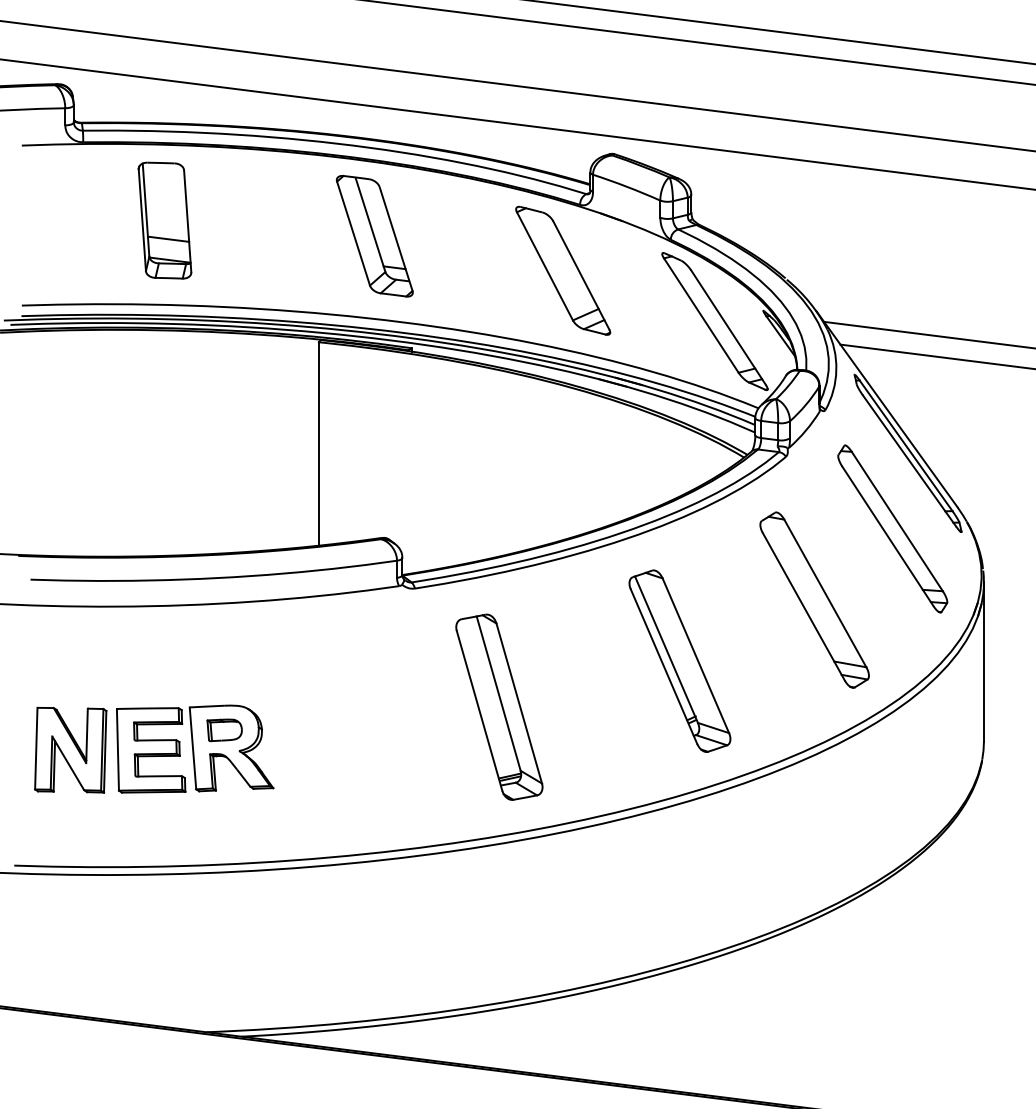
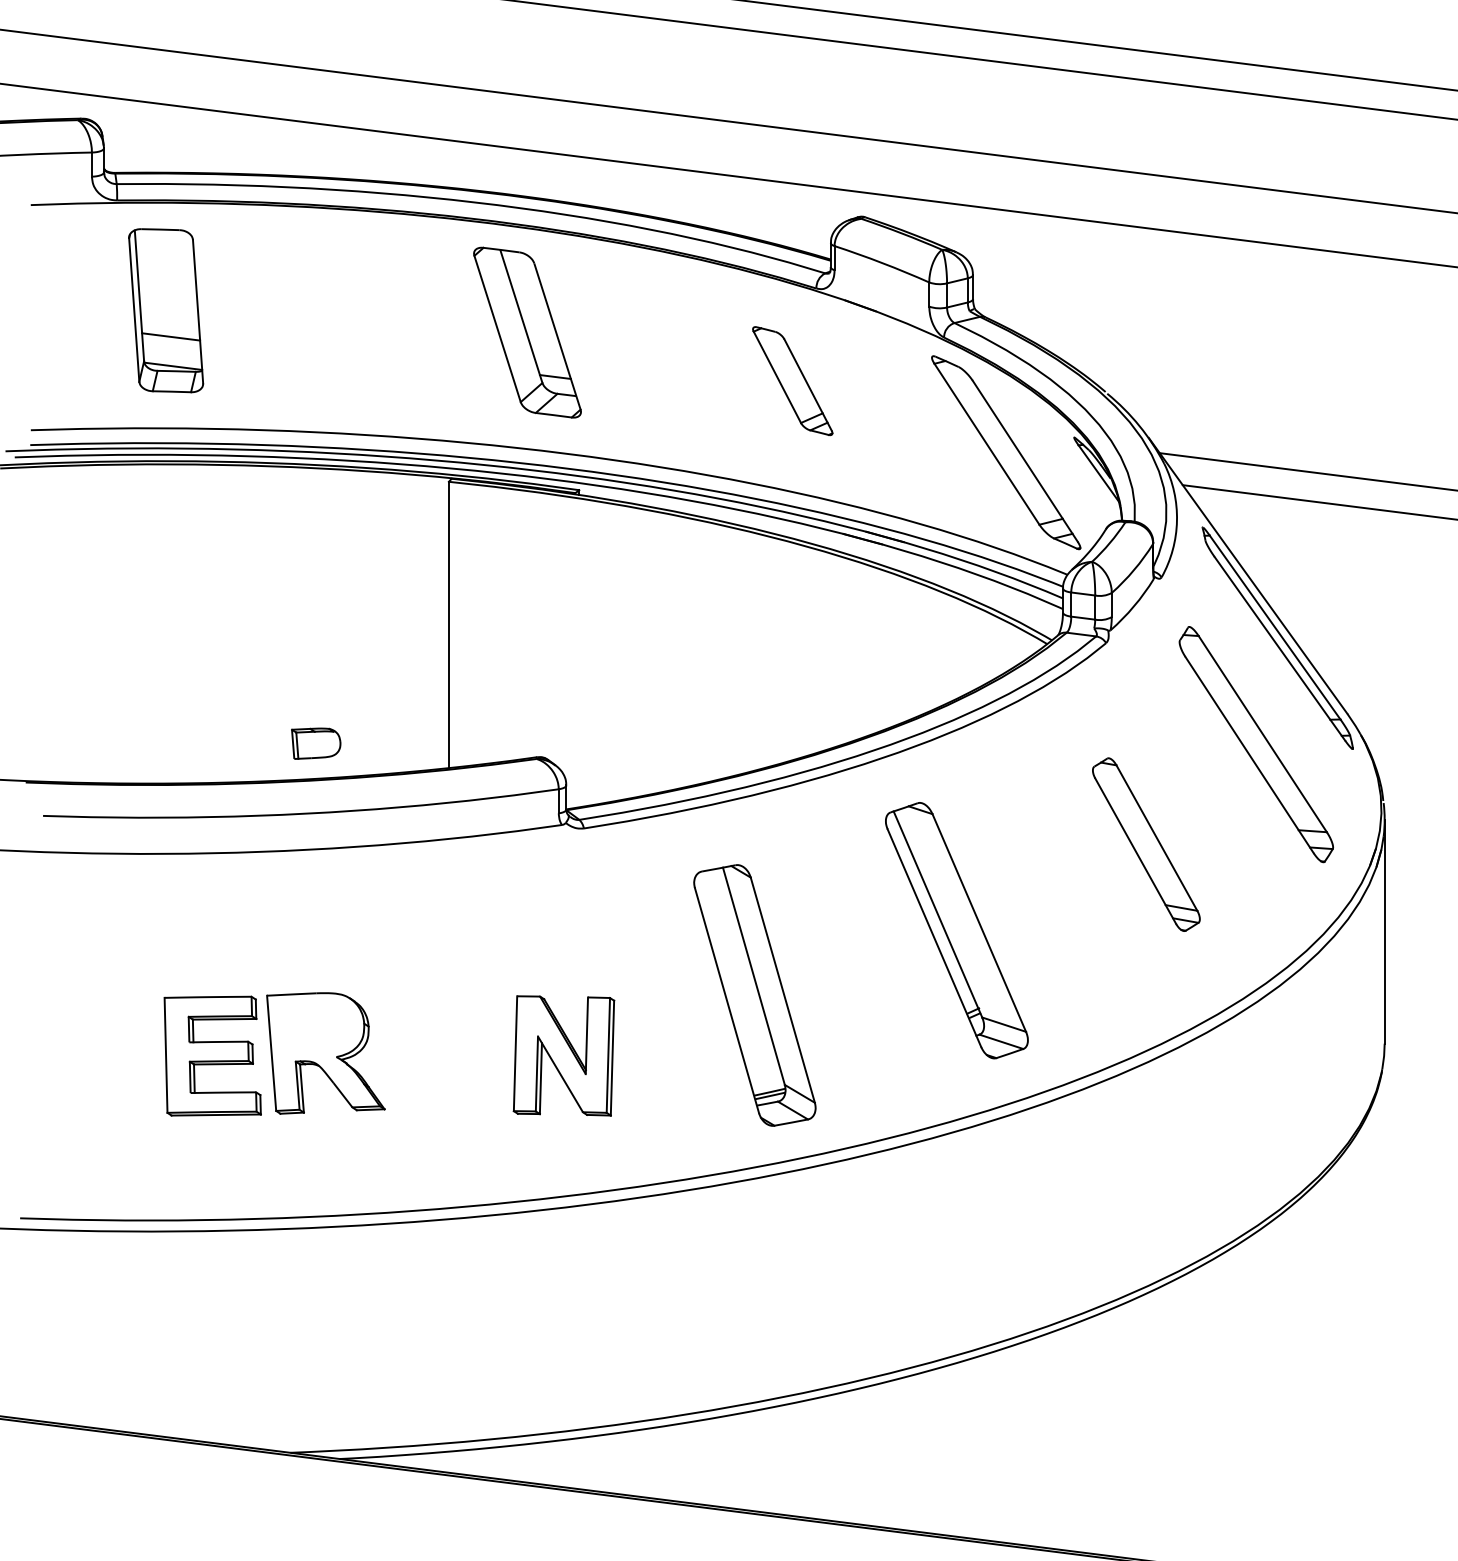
part: (164, 220) -> (165, 310), moved
part: (563, 270) -> (793, 380), size x0.6
part: (814, 599) -> (1146, 843), size x0.7
part: (499, 706) -> (755, 994), moved
part: (224, 730) -> (315, 743), moved
part: (70, 749) -> (563, 1054), moved

